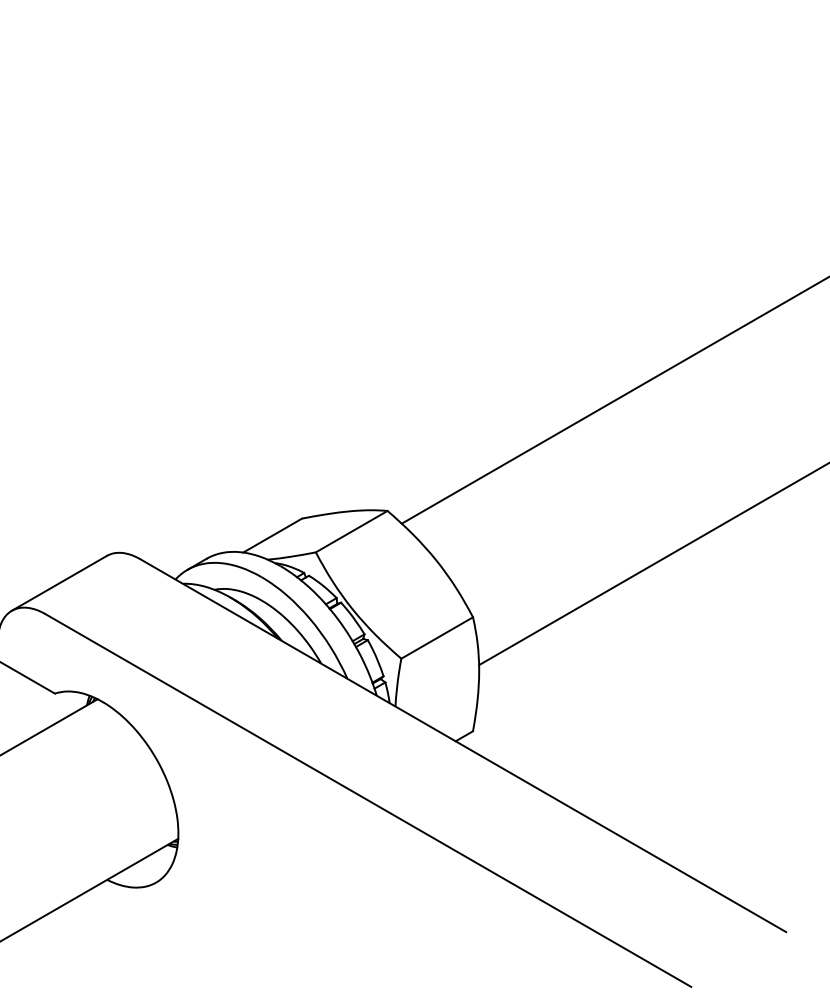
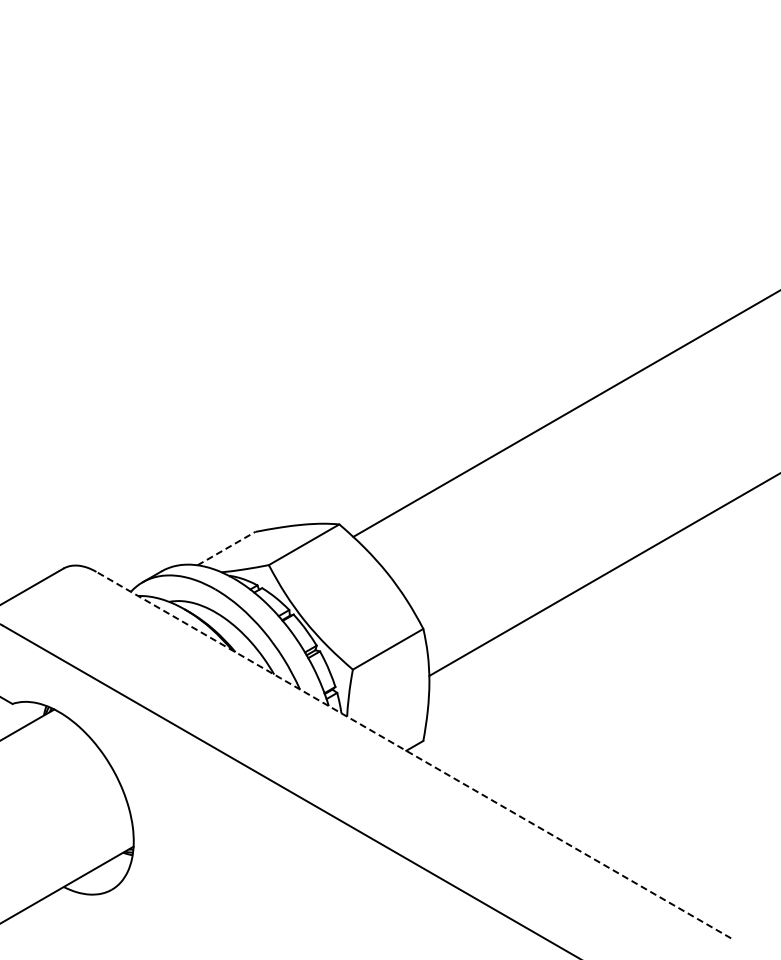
line: (272, 535) -> (226, 548), solid -> dashed
line: (463, 745) -> (413, 754), solid -> dashed

